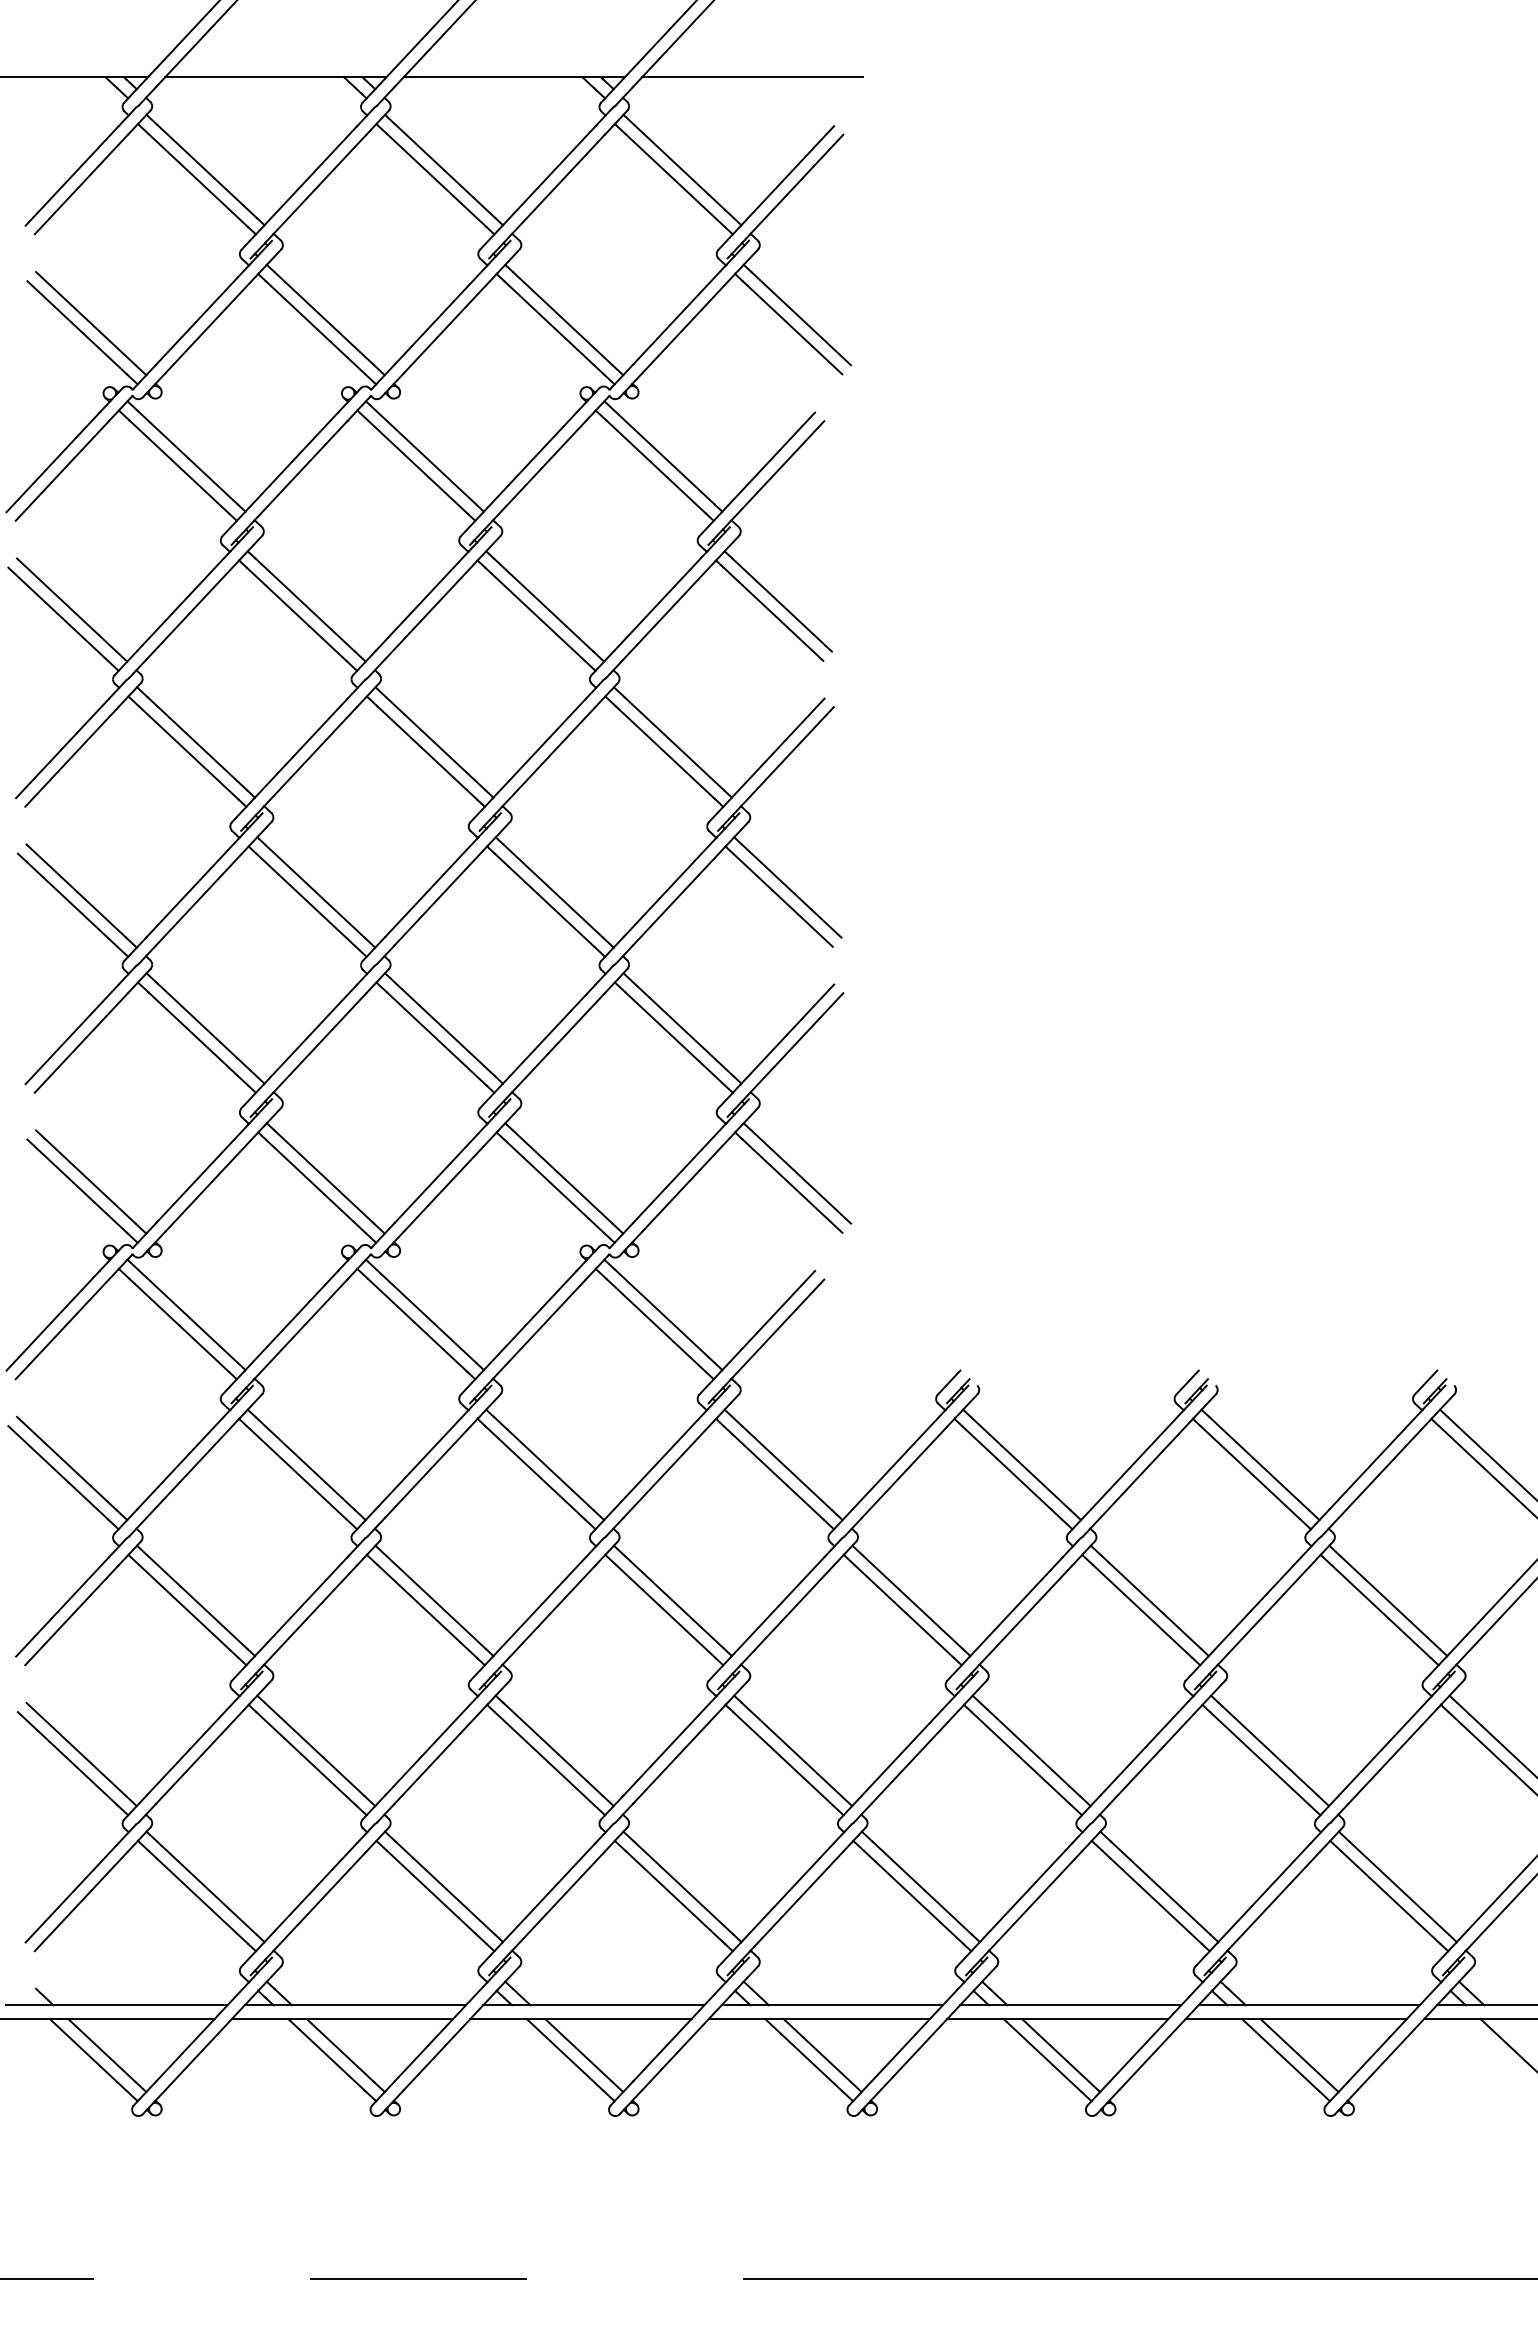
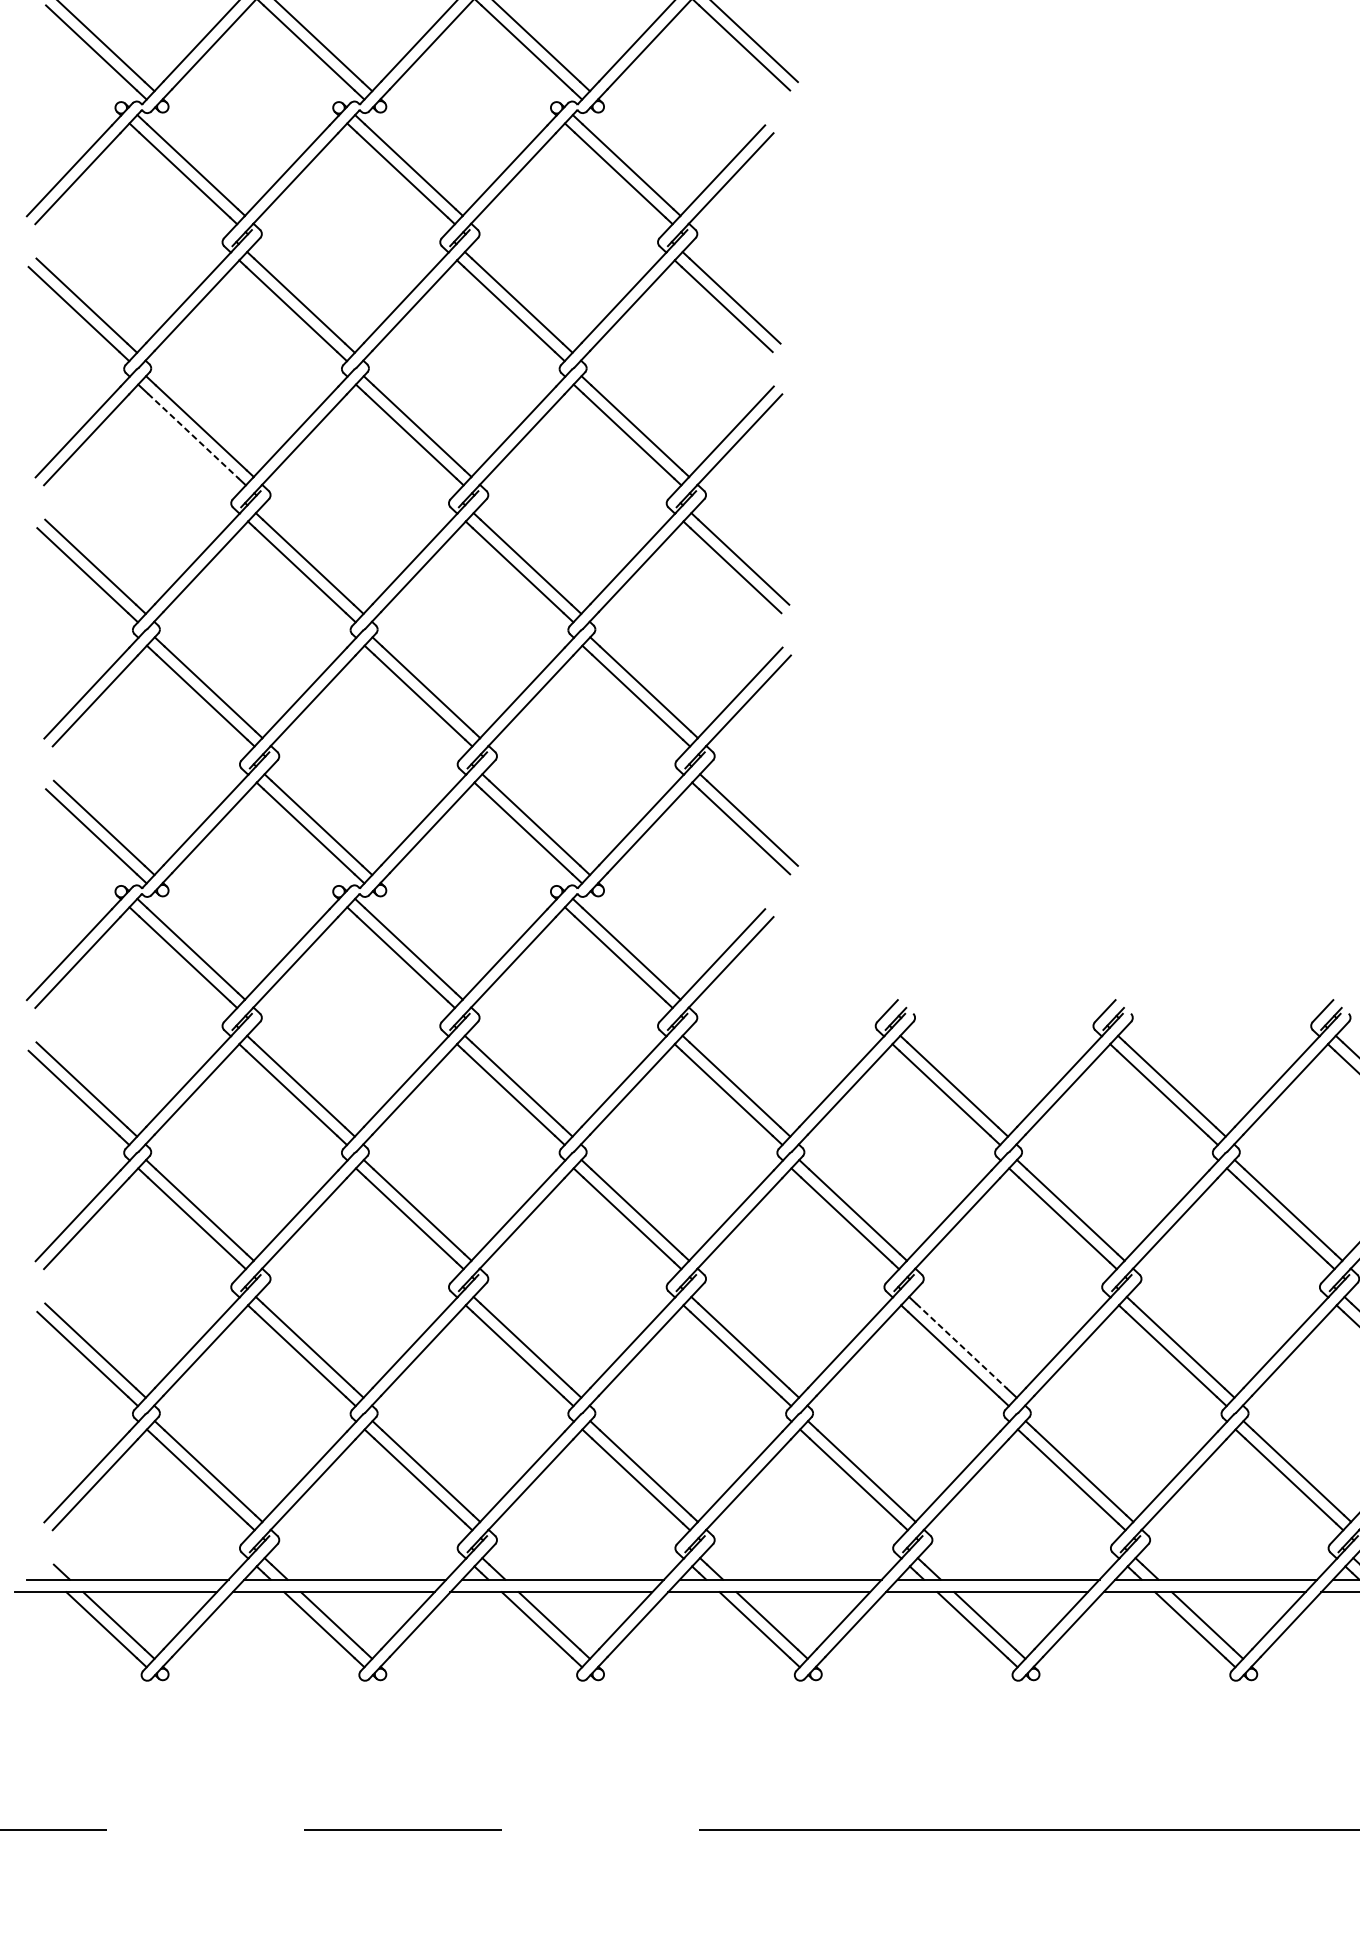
line: (189, 753) -> (193, 436), solid -> dashed
line: (1030, 1749) -> (961, 1346), solid -> dashed

